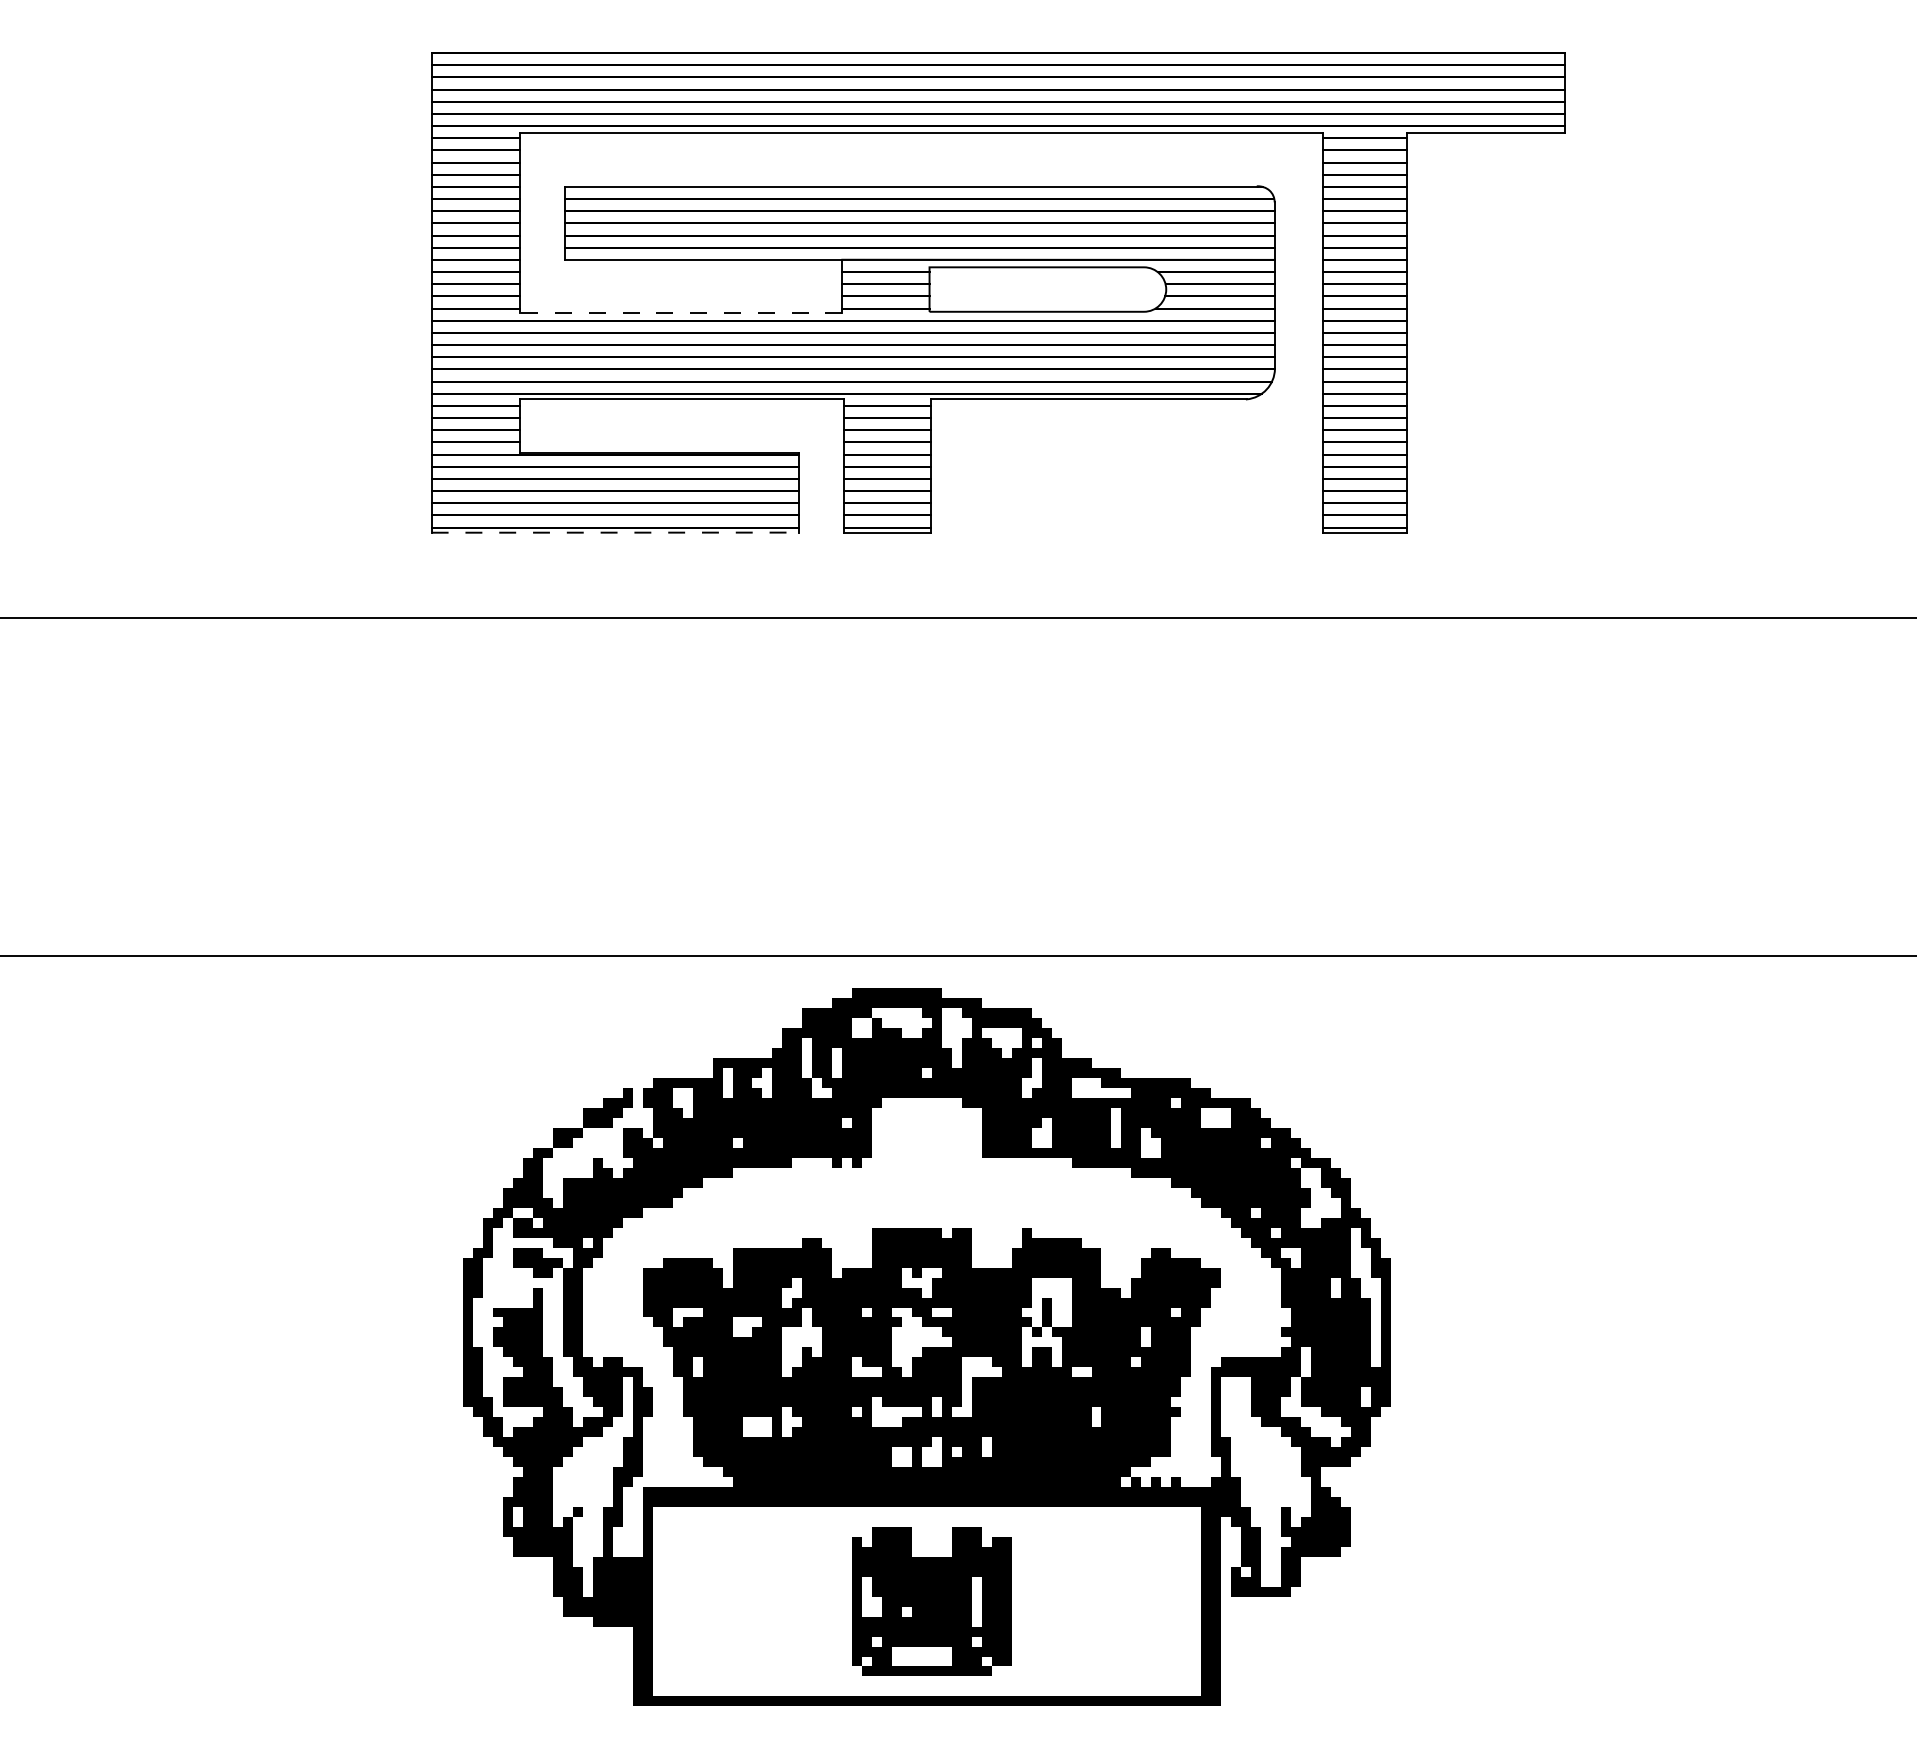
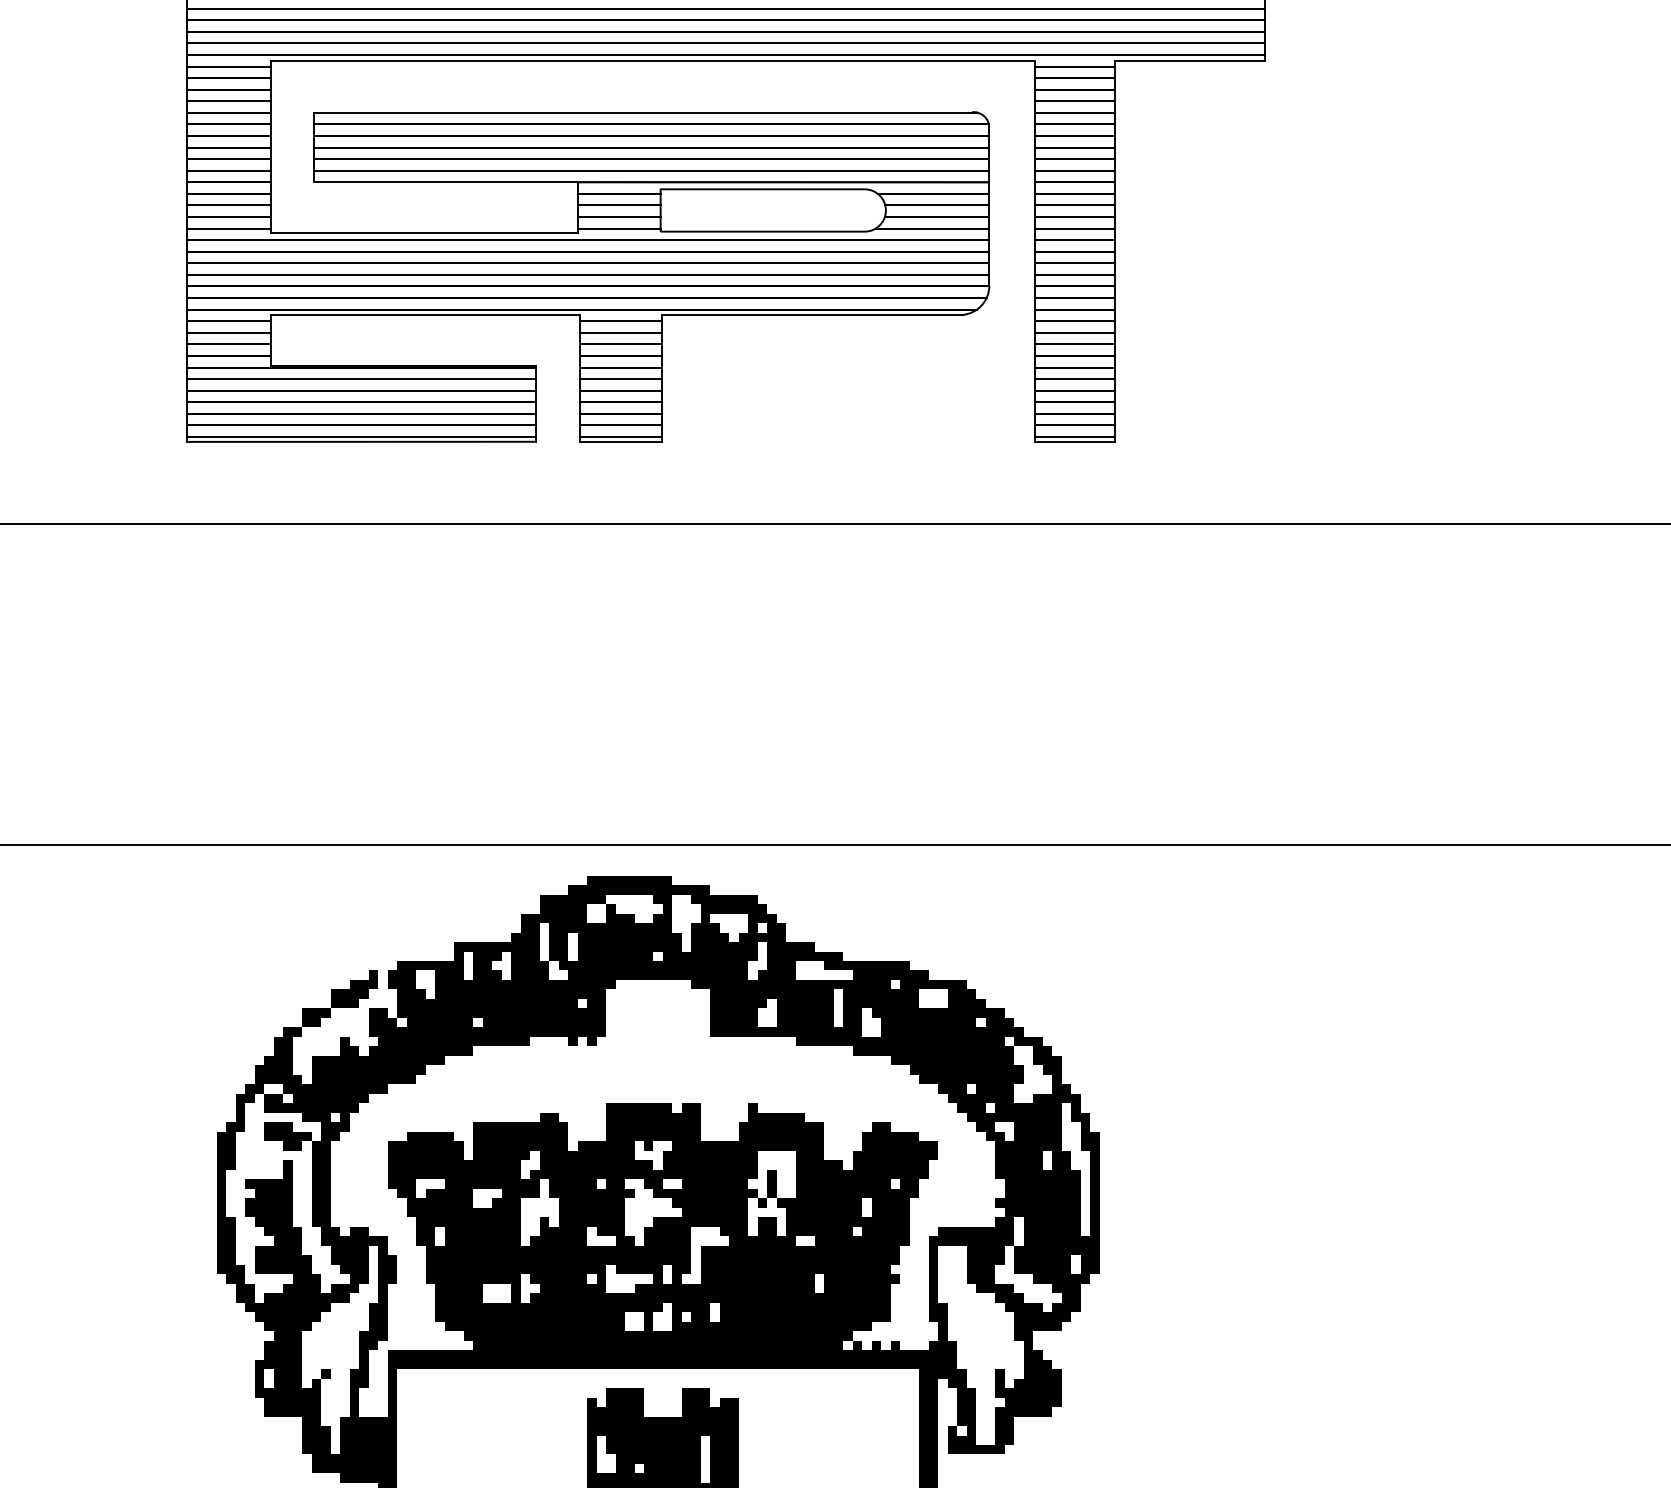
line: (680, 313) -> (423, 233), dashed -> solid
line: (615, 532) -> (361, 441), dashed -> solid

